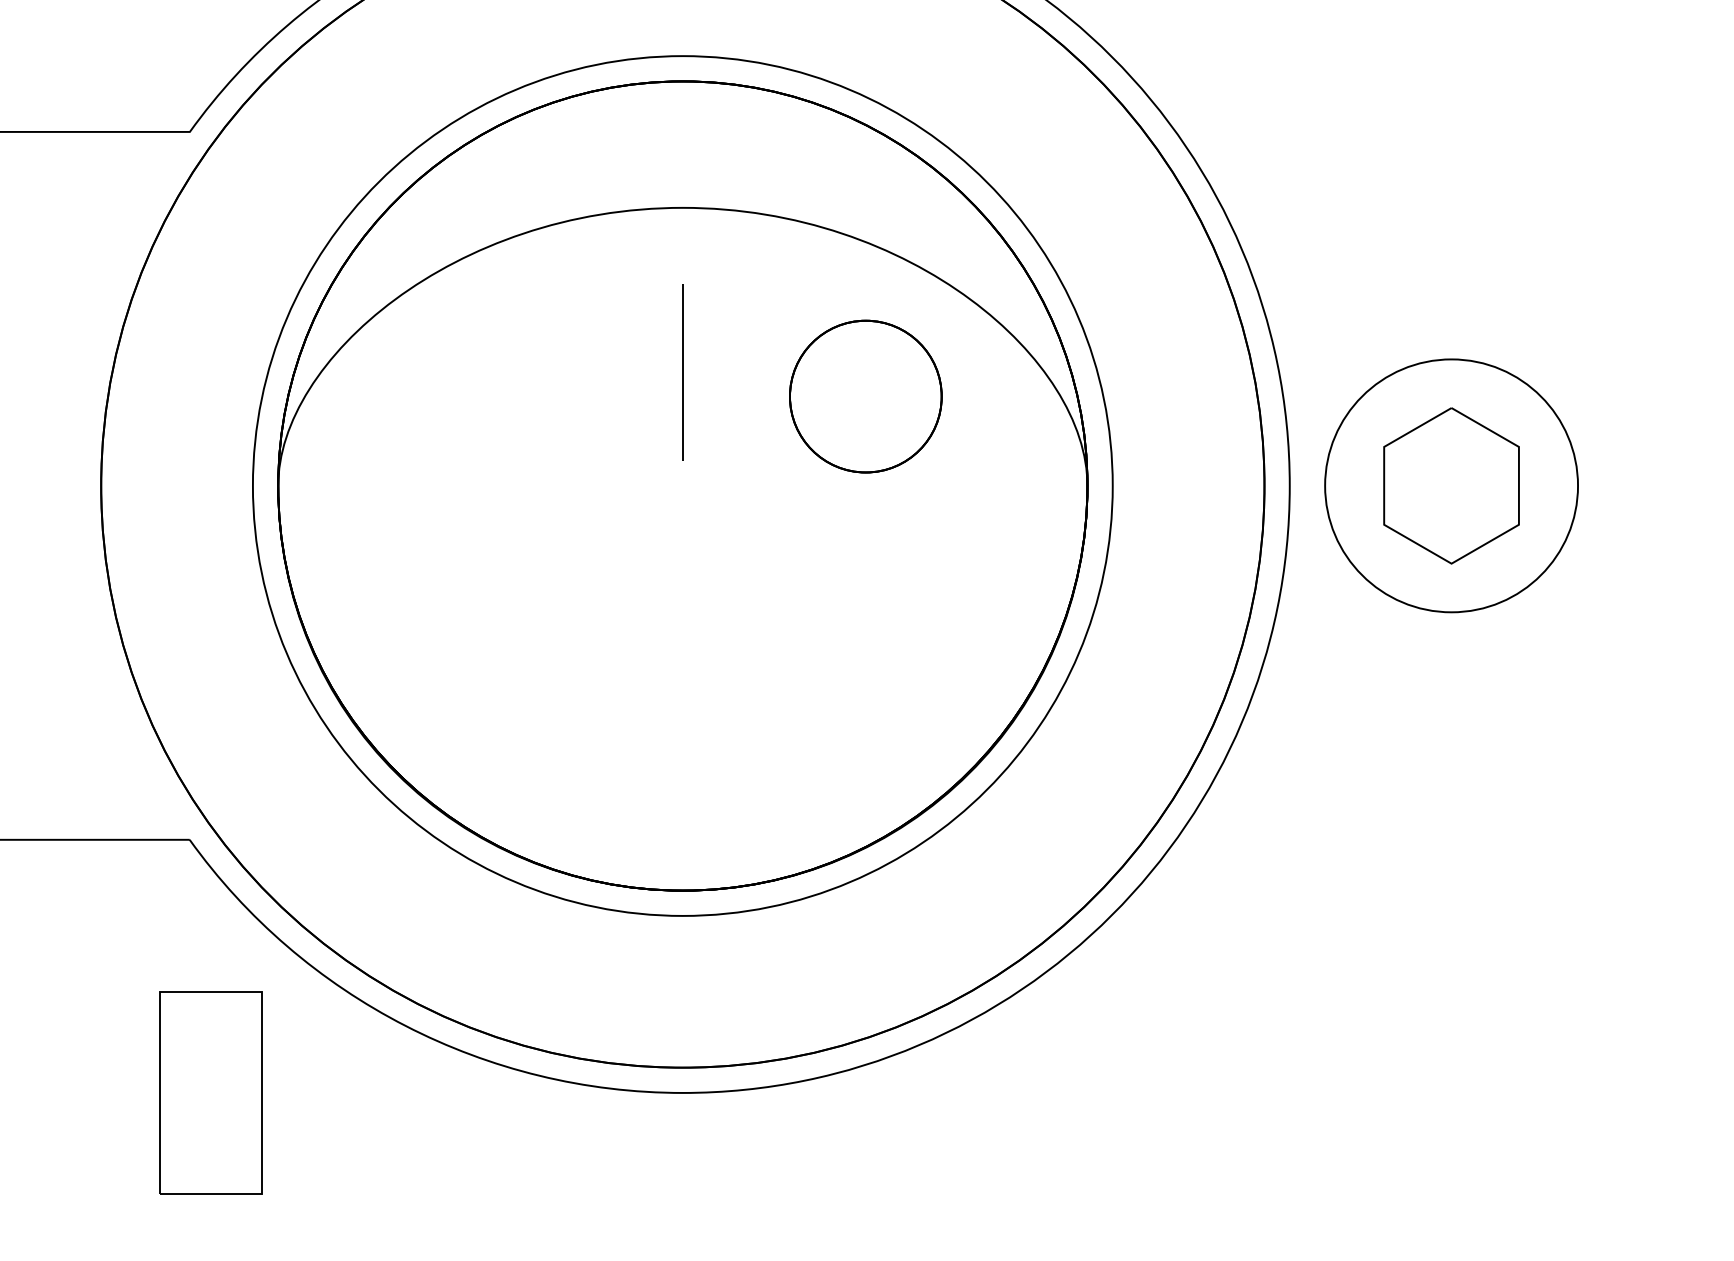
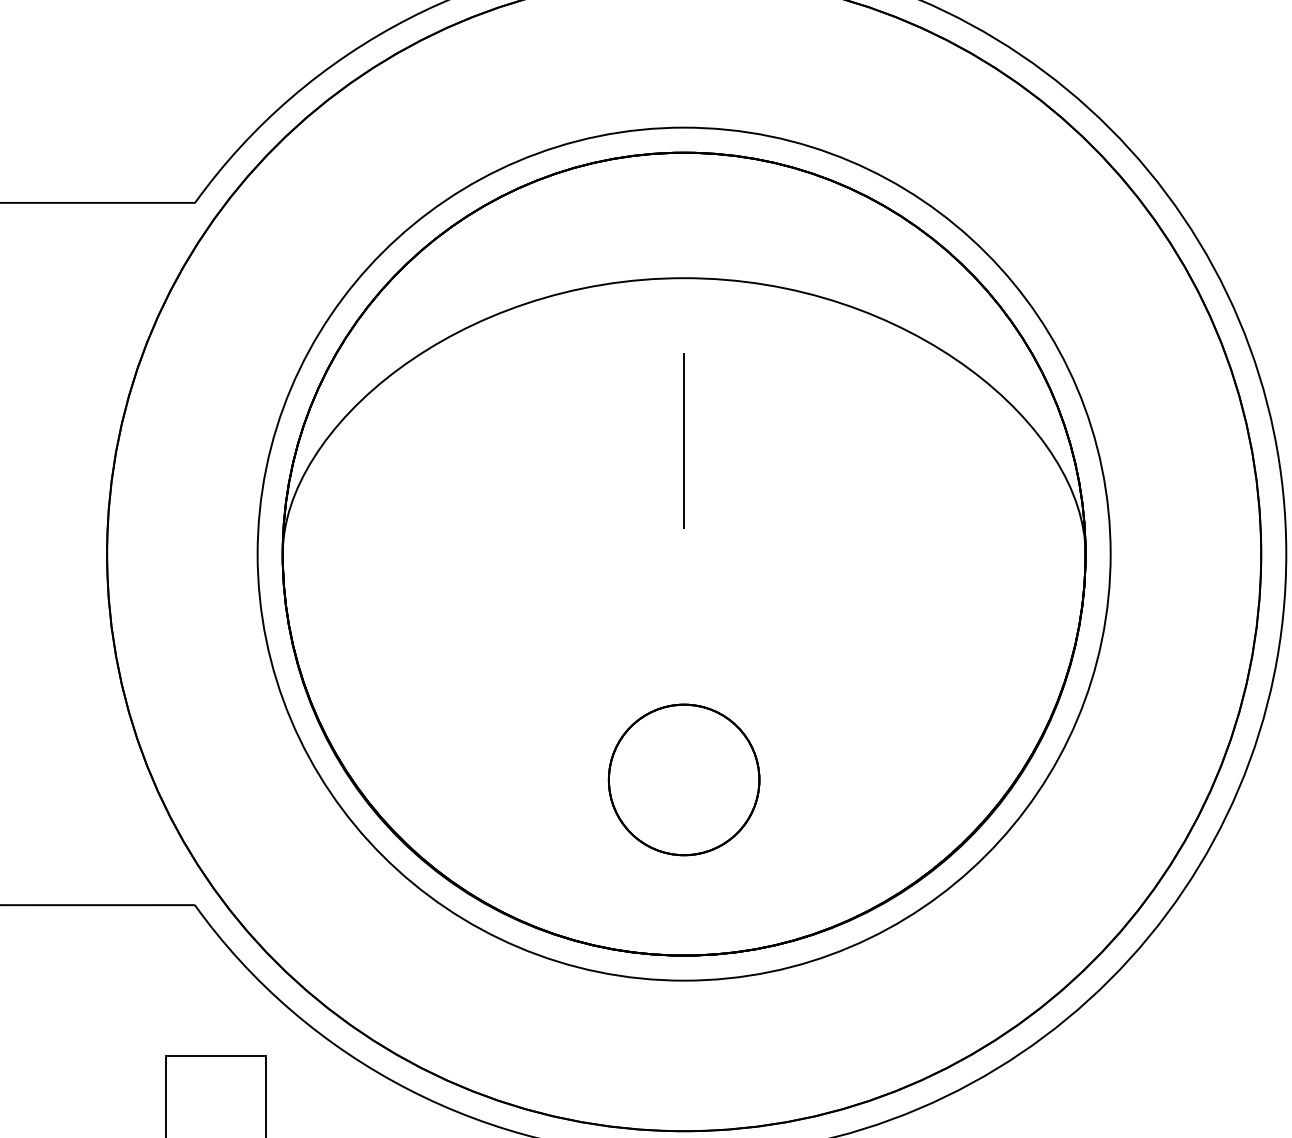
part: (865, 396) -> (683, 779), moved

